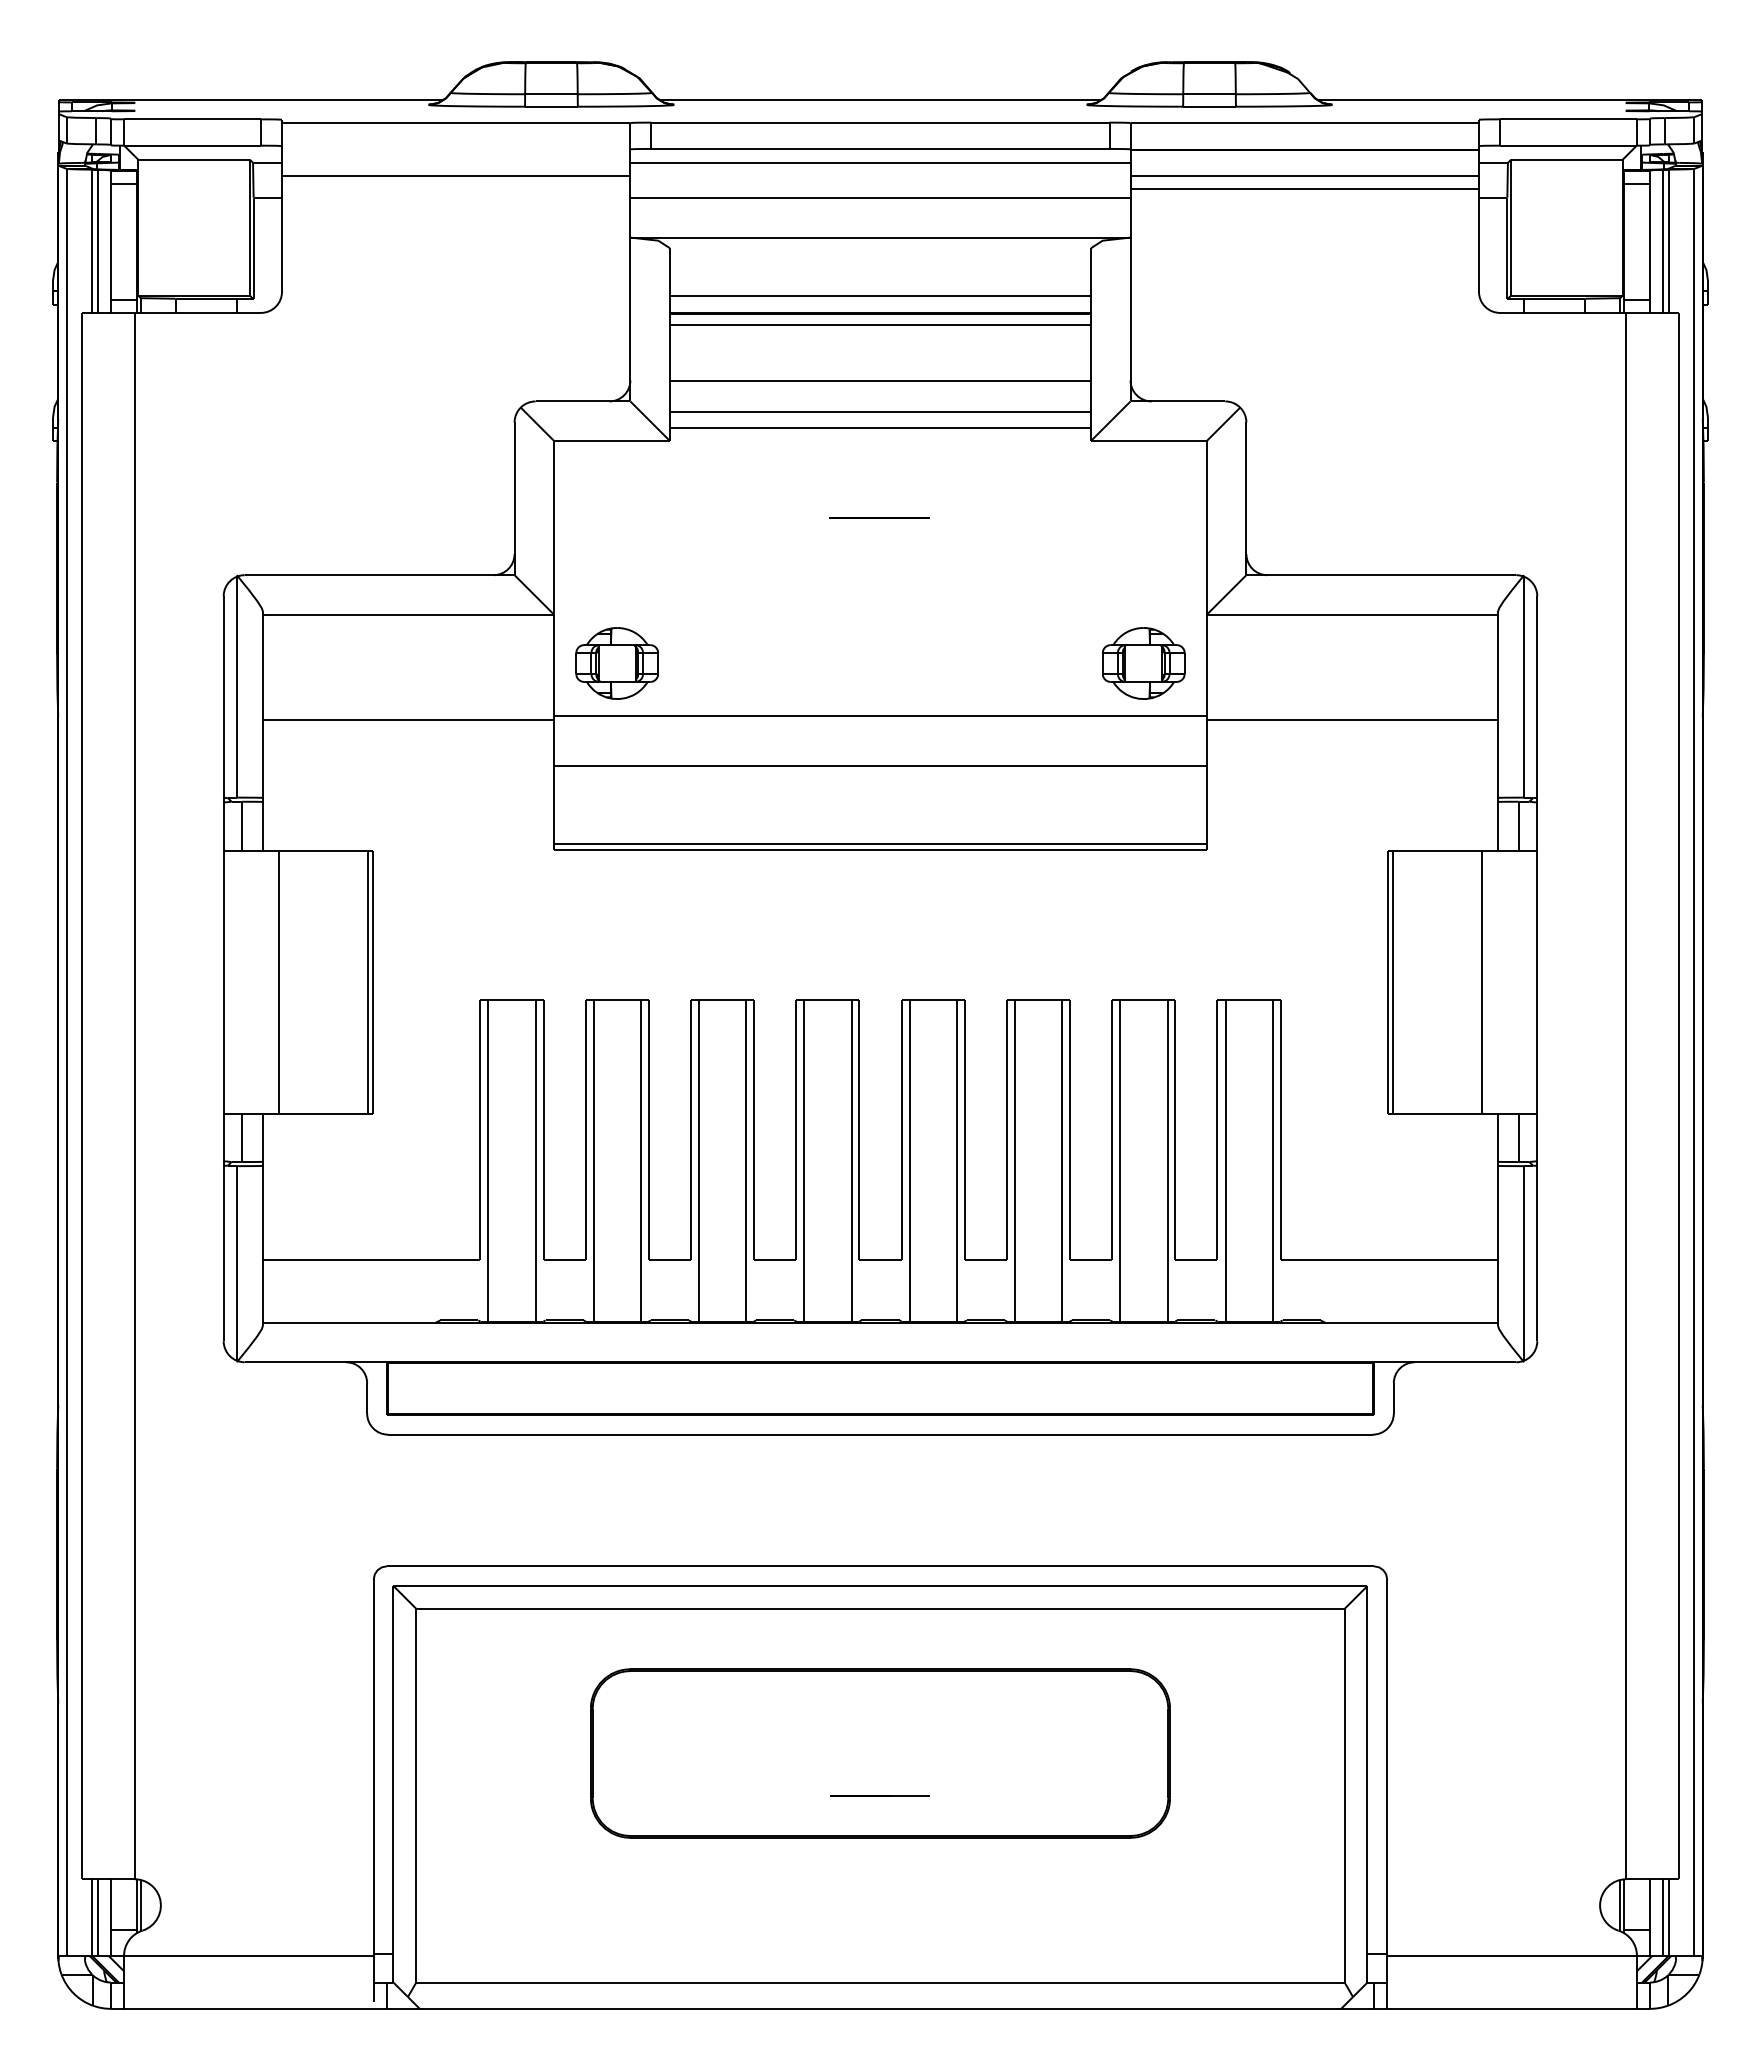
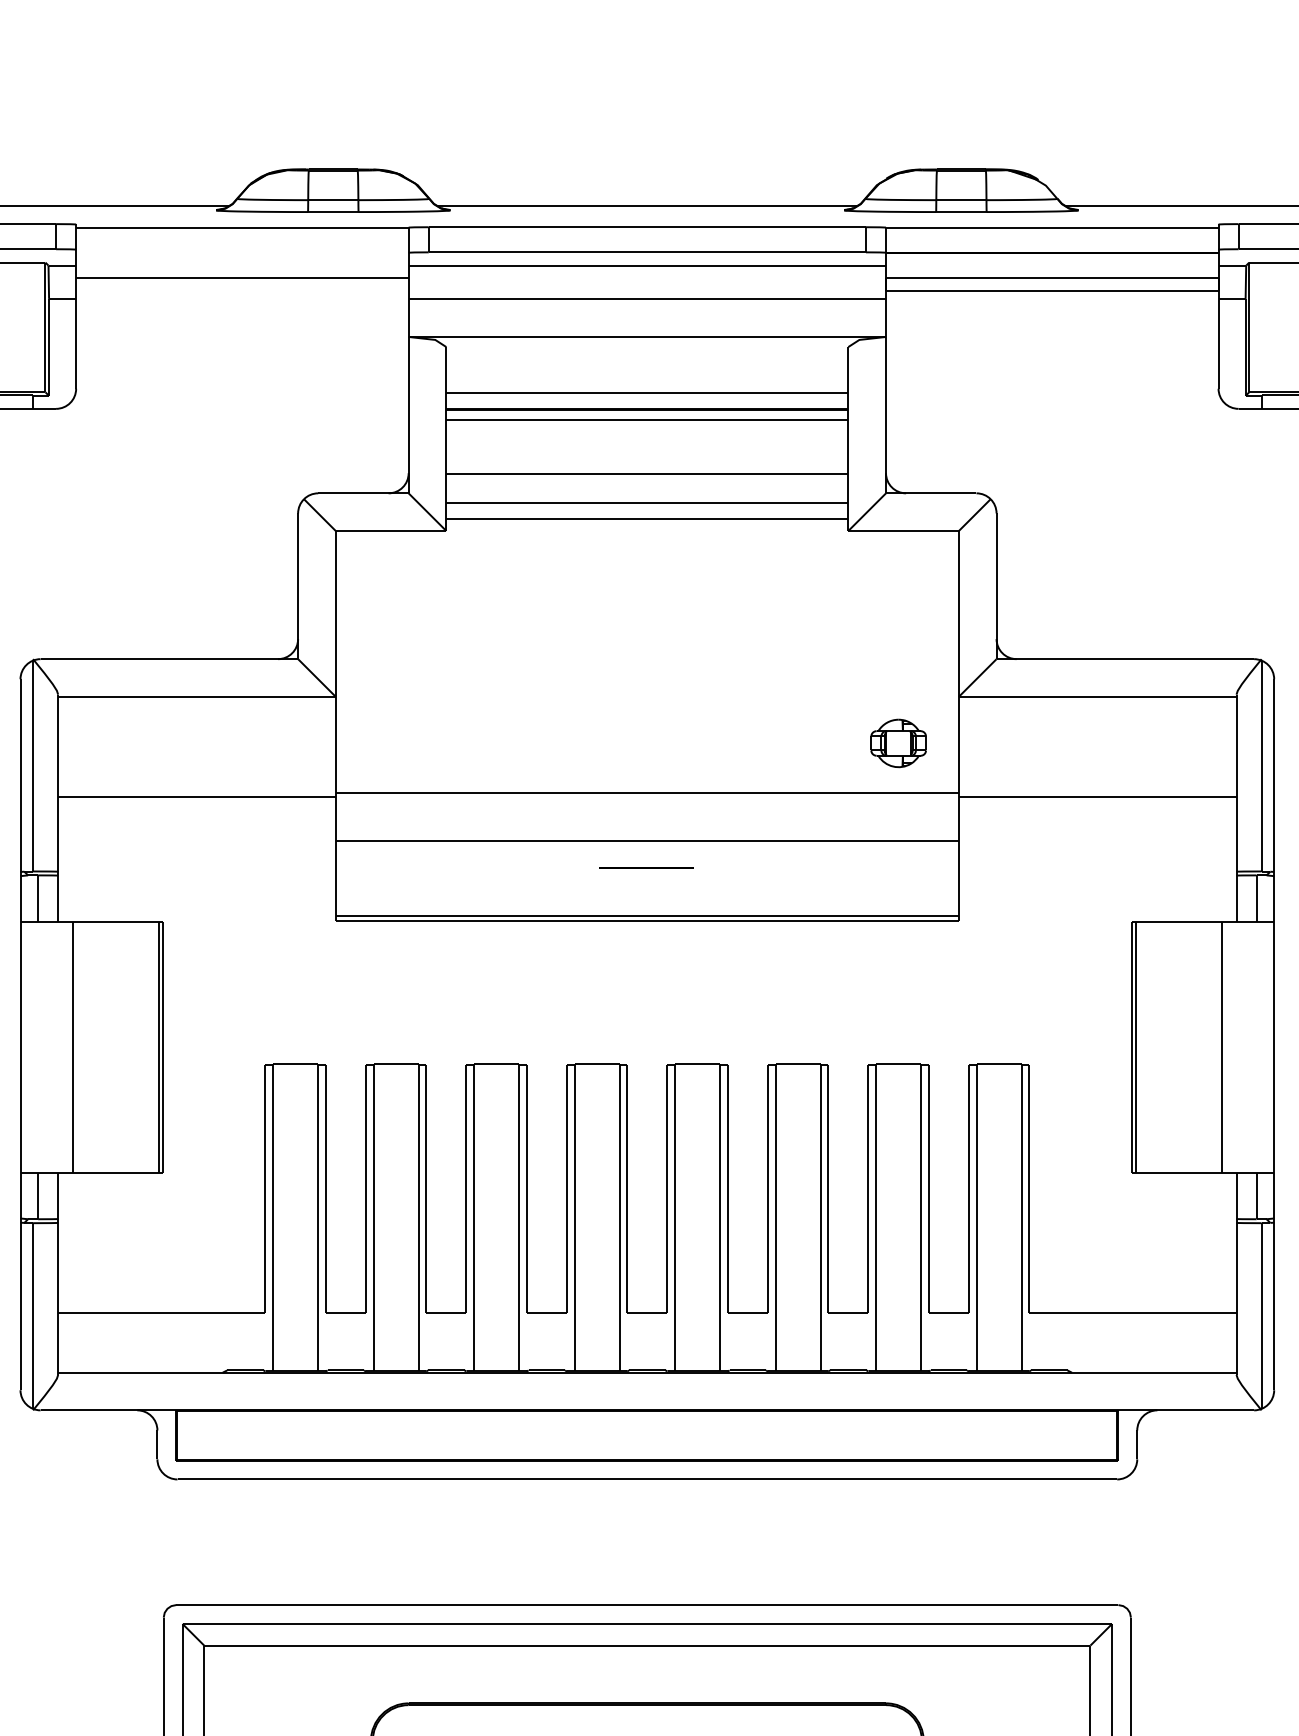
line: (879, 517) -> (646, 867), moved
part: (616, 663) -> (395, 743), removed
part: (1143, 663) -> (898, 743), size x0.7

